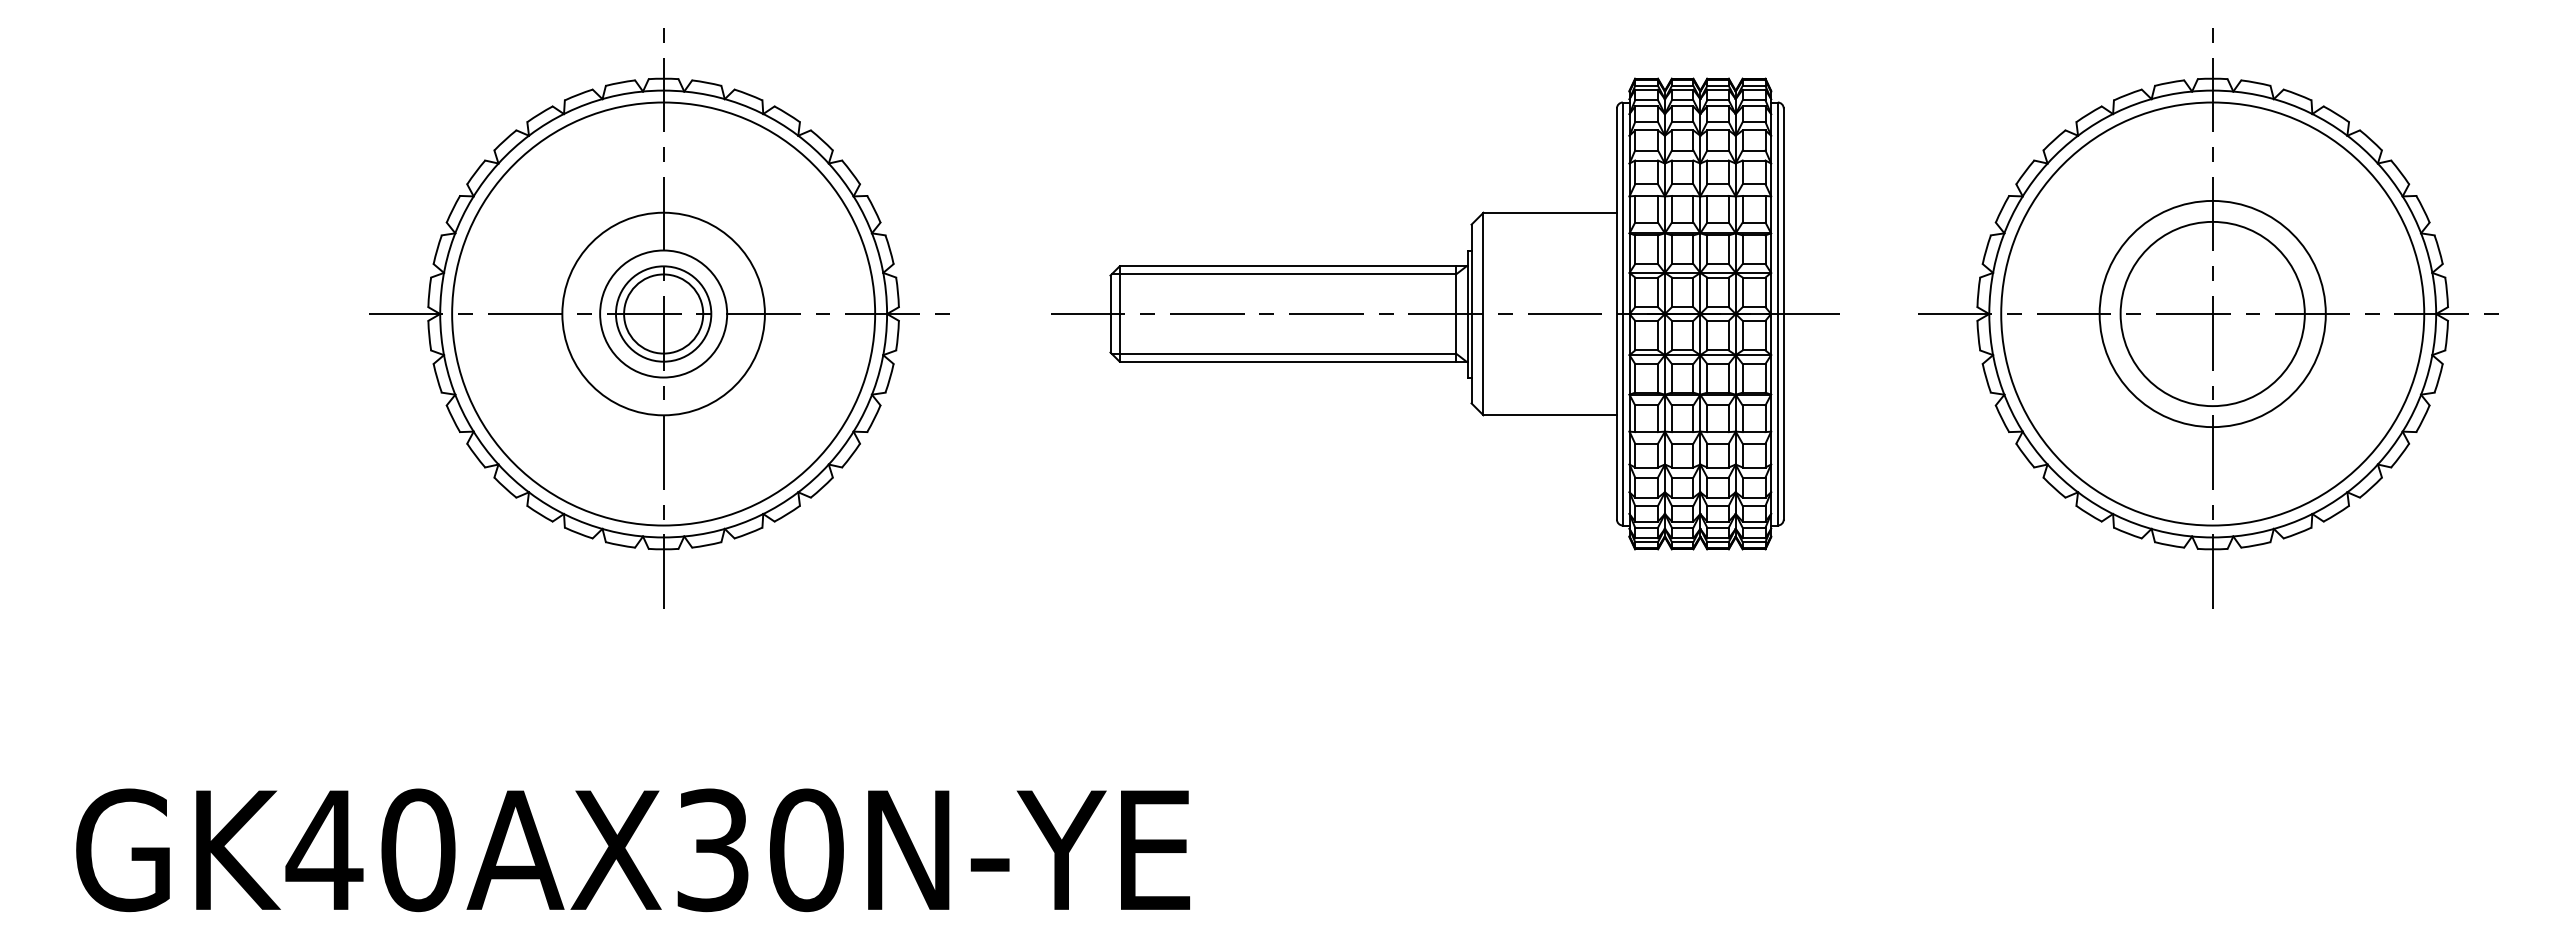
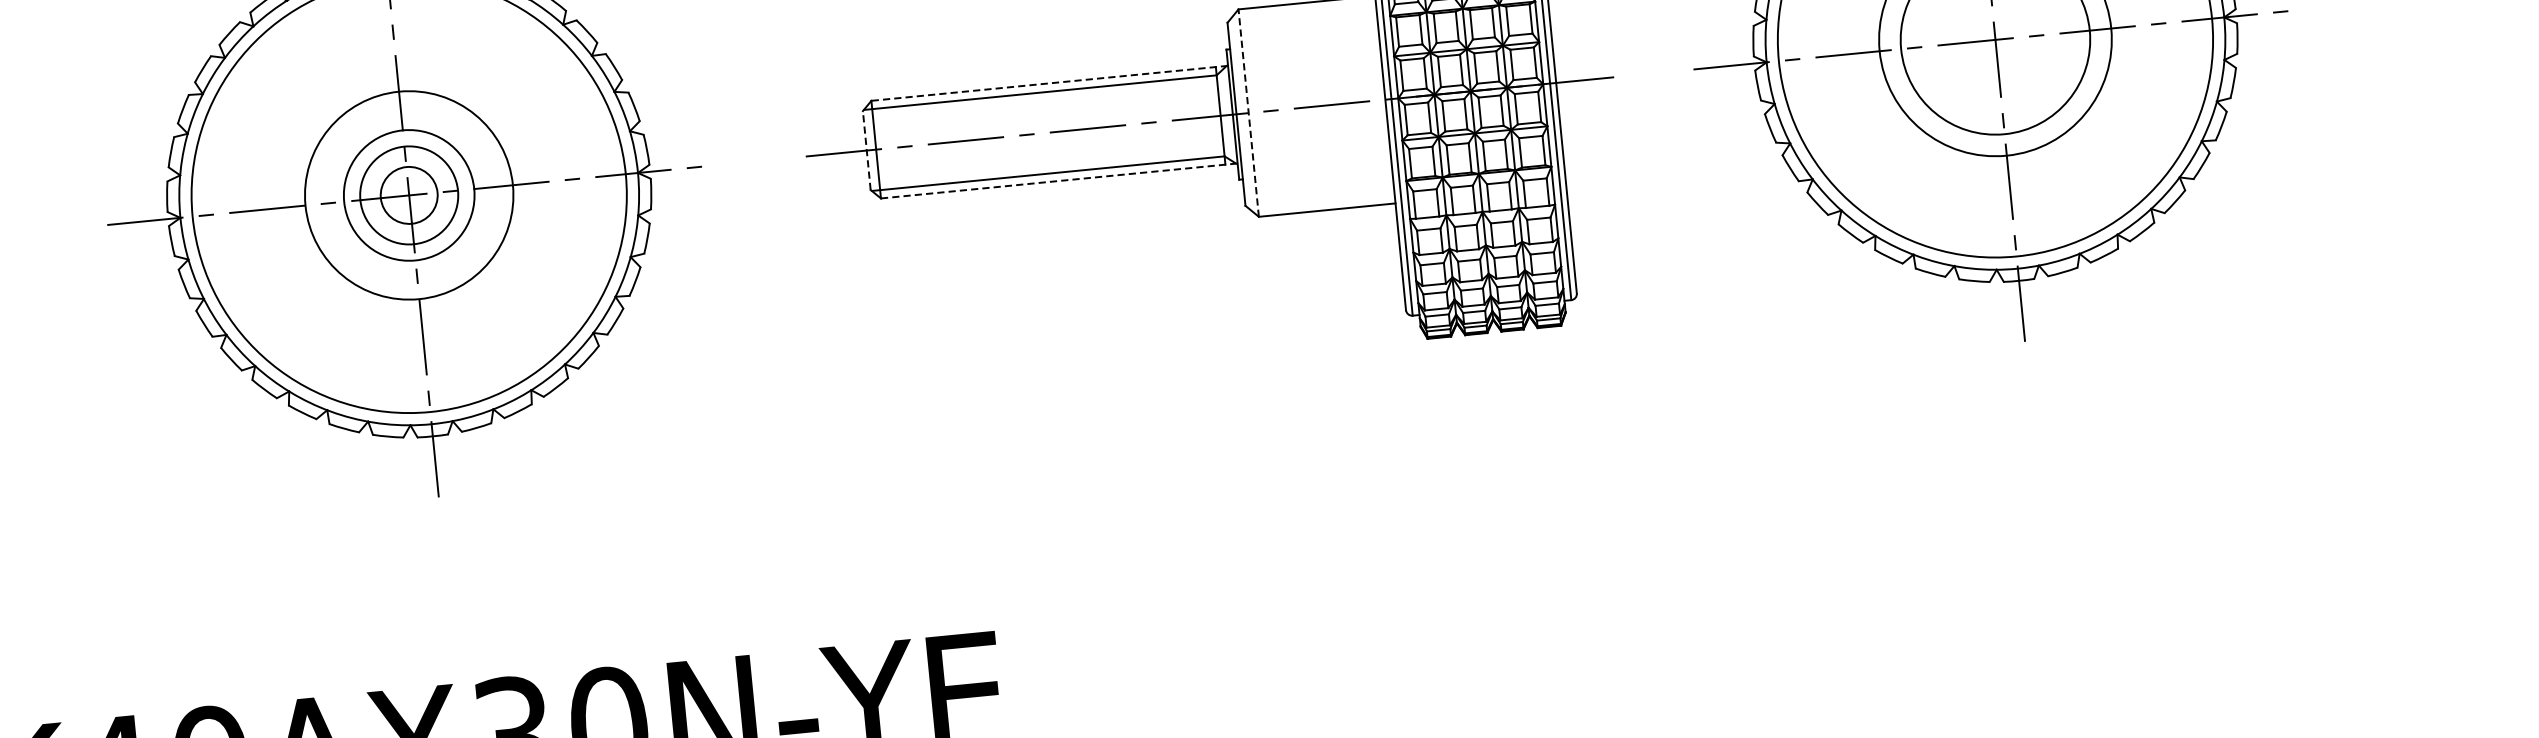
line: (1293, 266) -> (1049, 83), solid -> dashed
circle: (663, 313) -> (409, 194), size x0.7
line: (1110, 313) -> (866, 150), solid -> dashed
line: (1483, 313) -> (1248, 112), solid -> dashed
line: (1294, 361) -> (1059, 180), solid -> dashed

